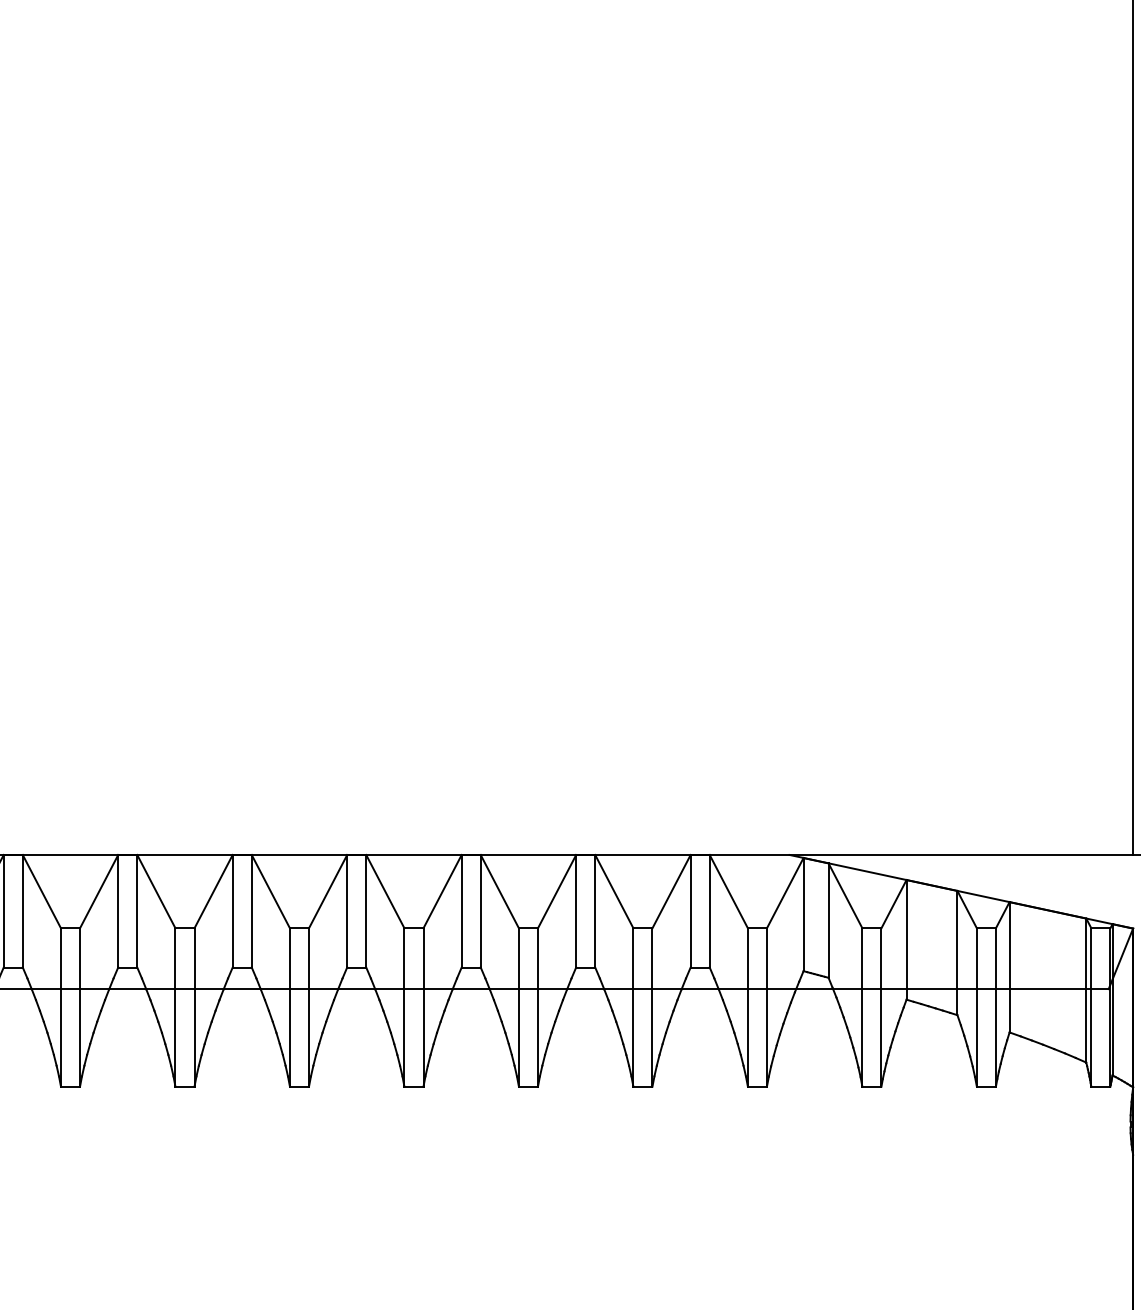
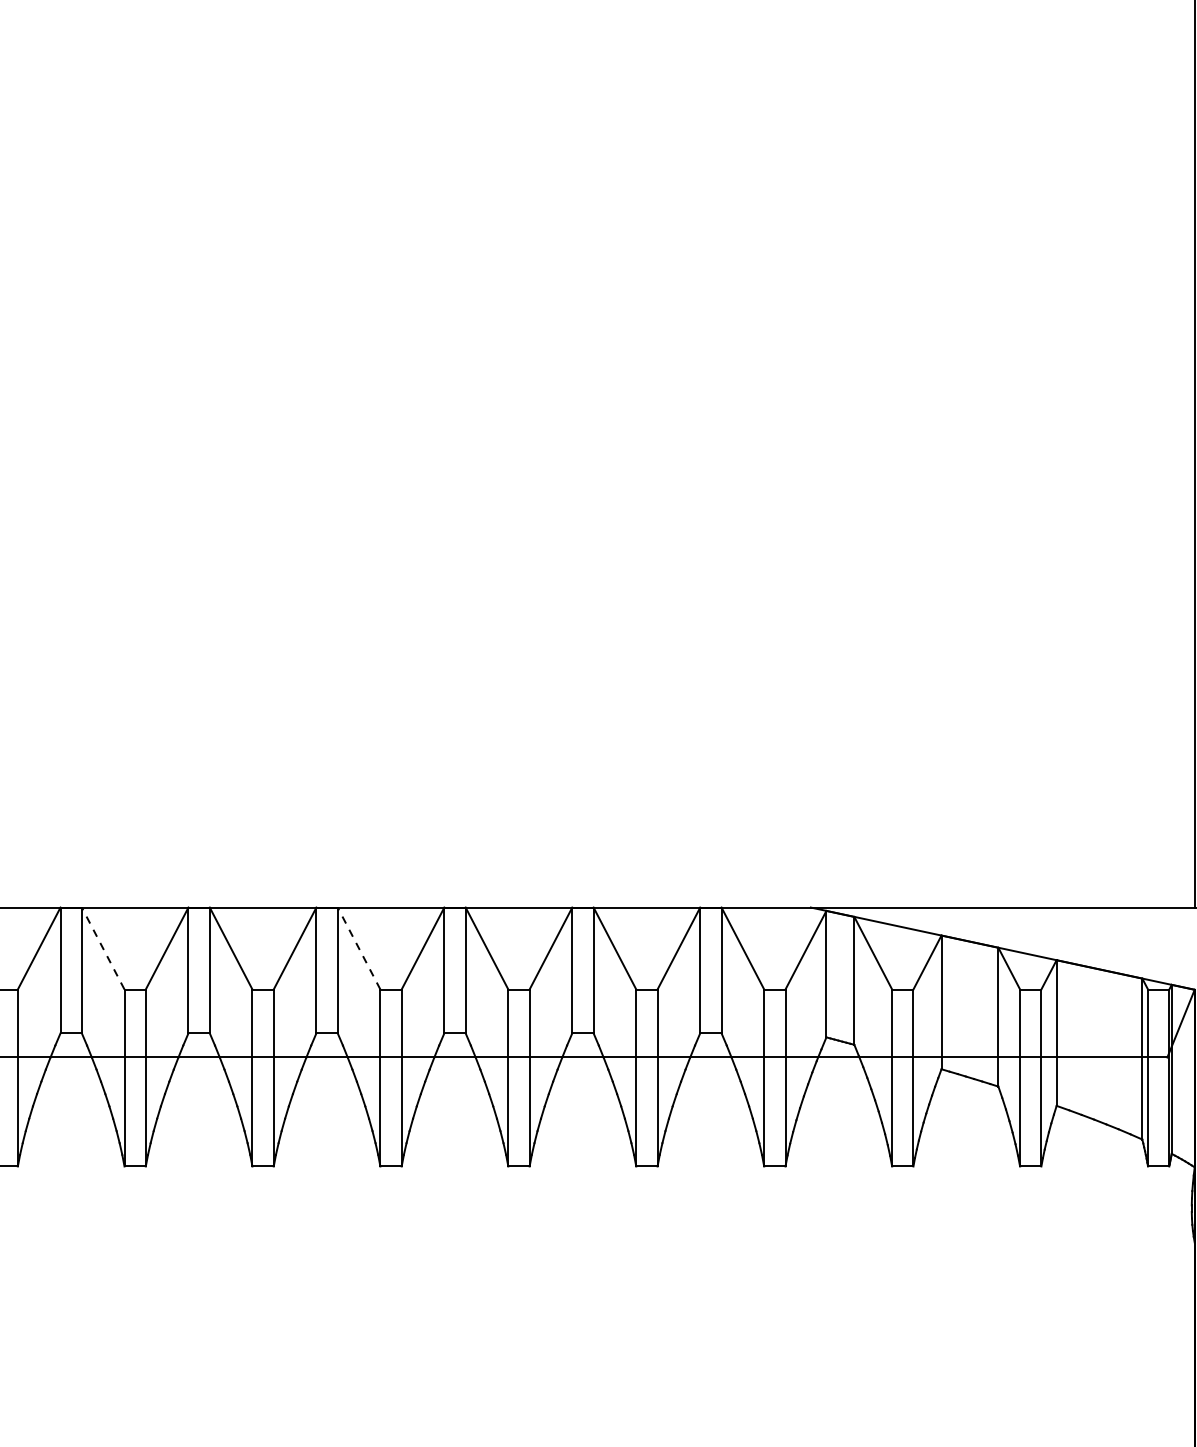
line: (156, 891) -> (103, 948), solid -> dashed
line: (385, 891) -> (359, 948), solid -> dashed

